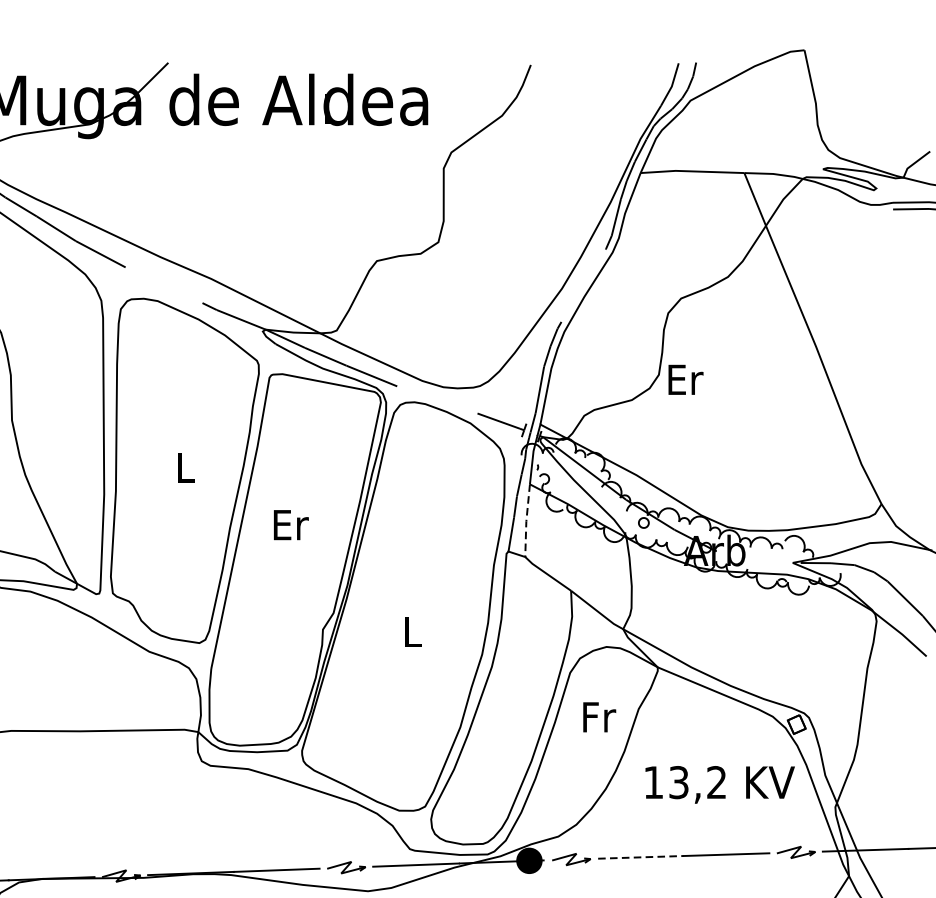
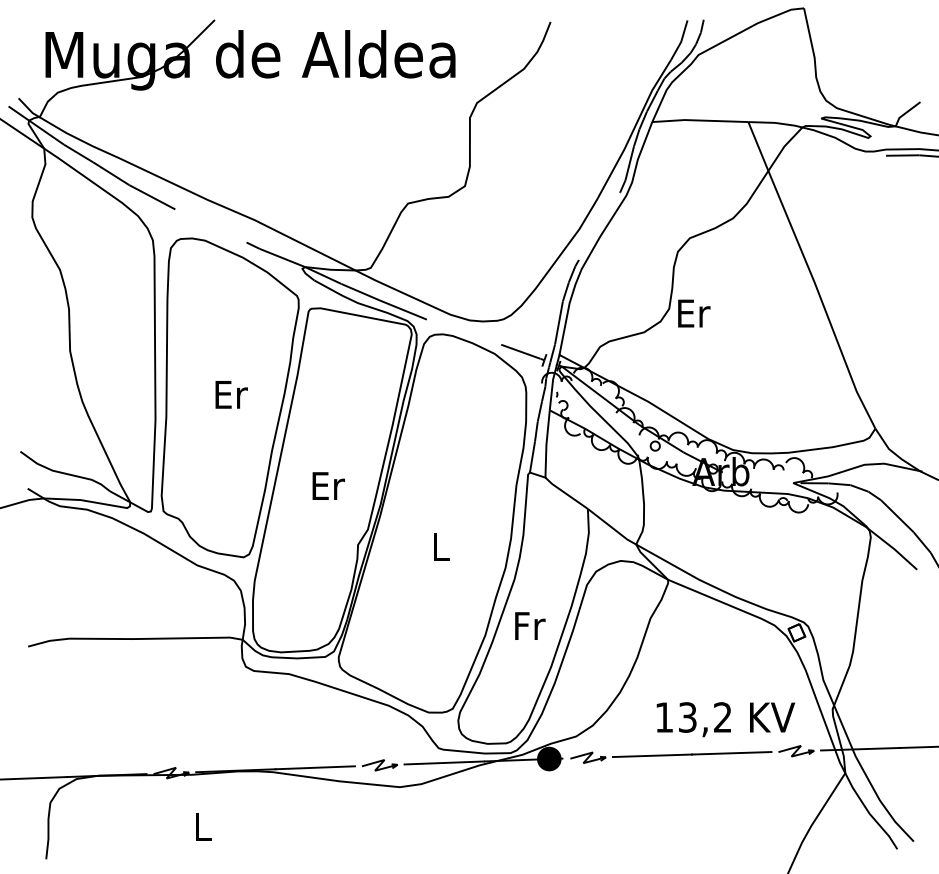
text: (186, 467) -> (231, 394), L -> Er
line: (526, 521) -> (546, 444), dashed -> solid
text: (291, 524) -> (328, 485), moved
text: (599, 716) -> (530, 625), moved
text: (719, 784) -> (725, 719), moved
line: (640, 857) -> (652, 755), dashed -> solid

